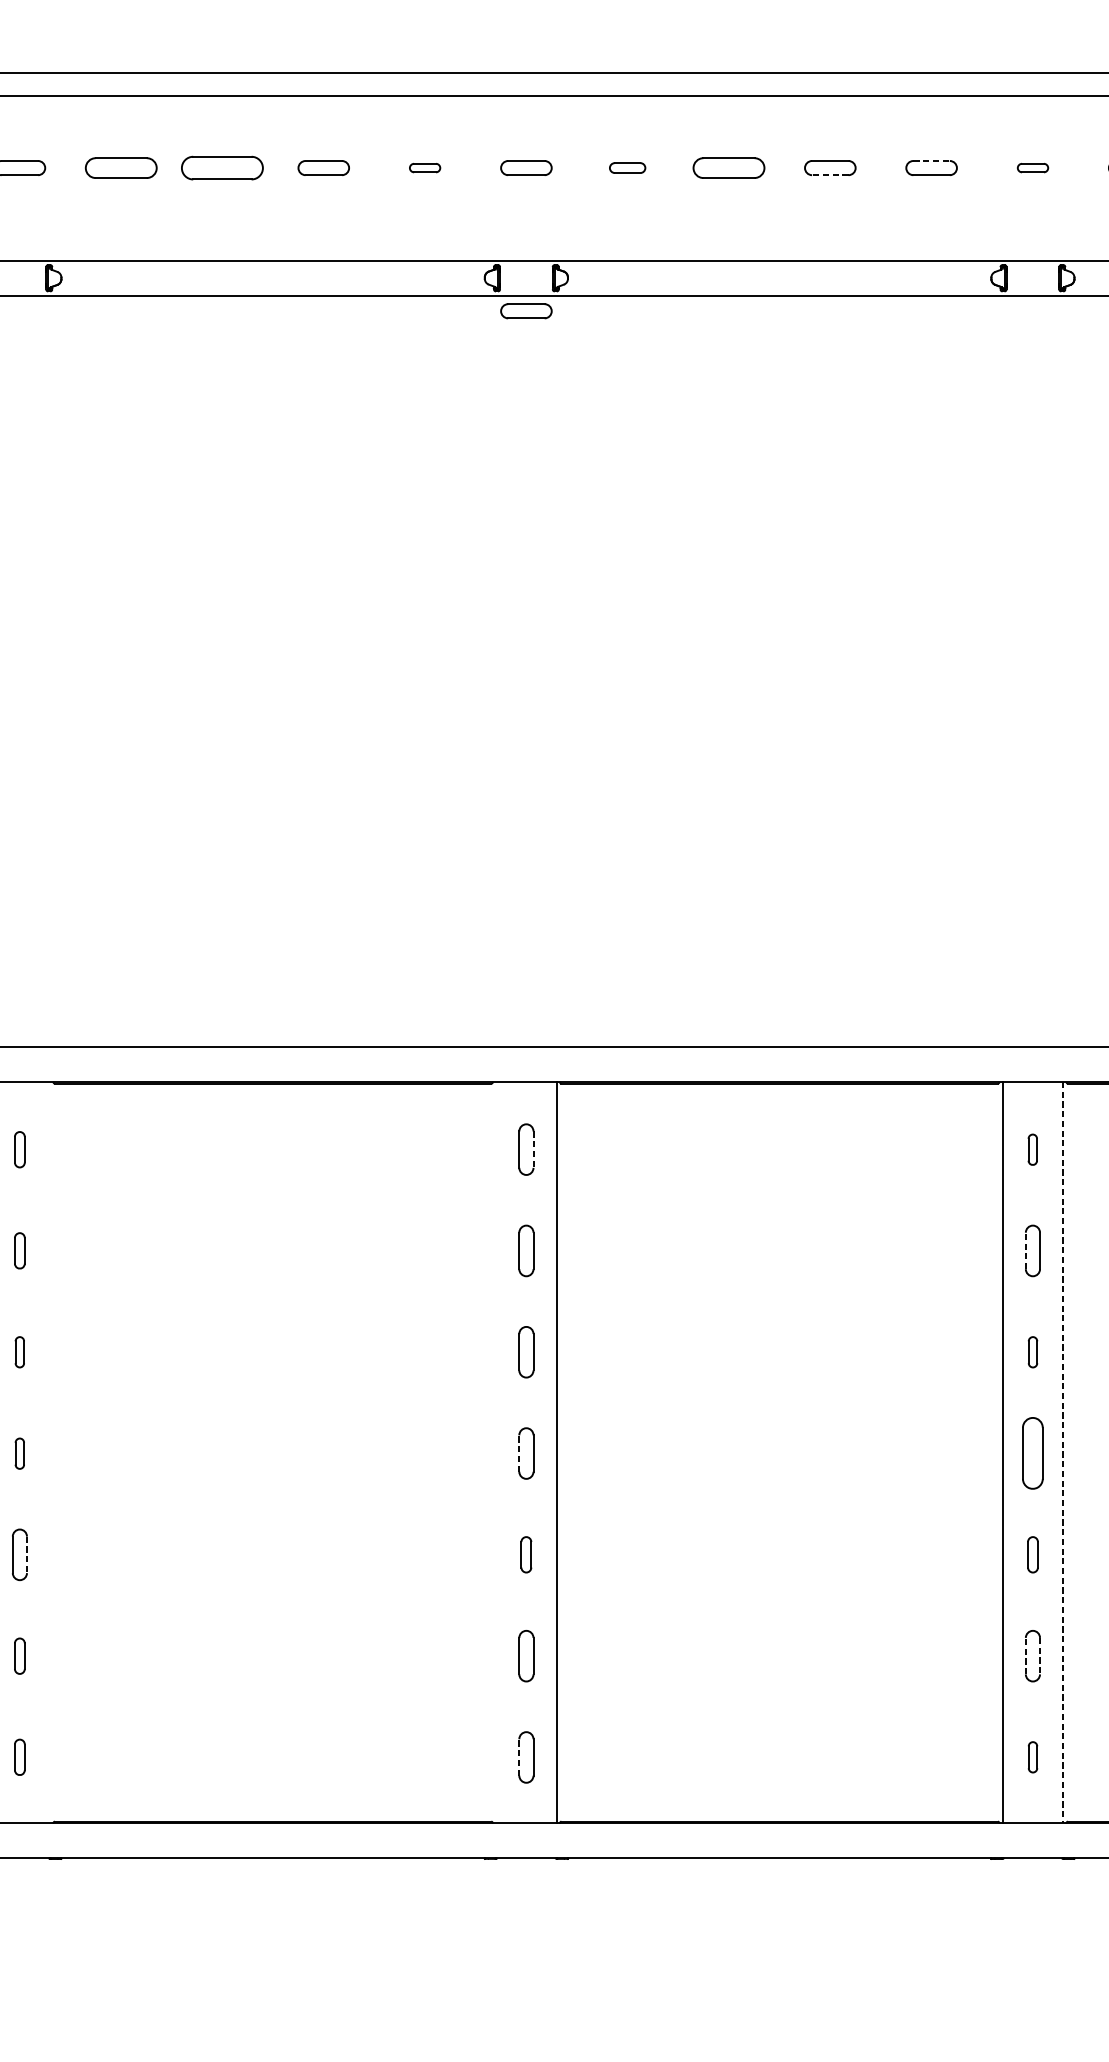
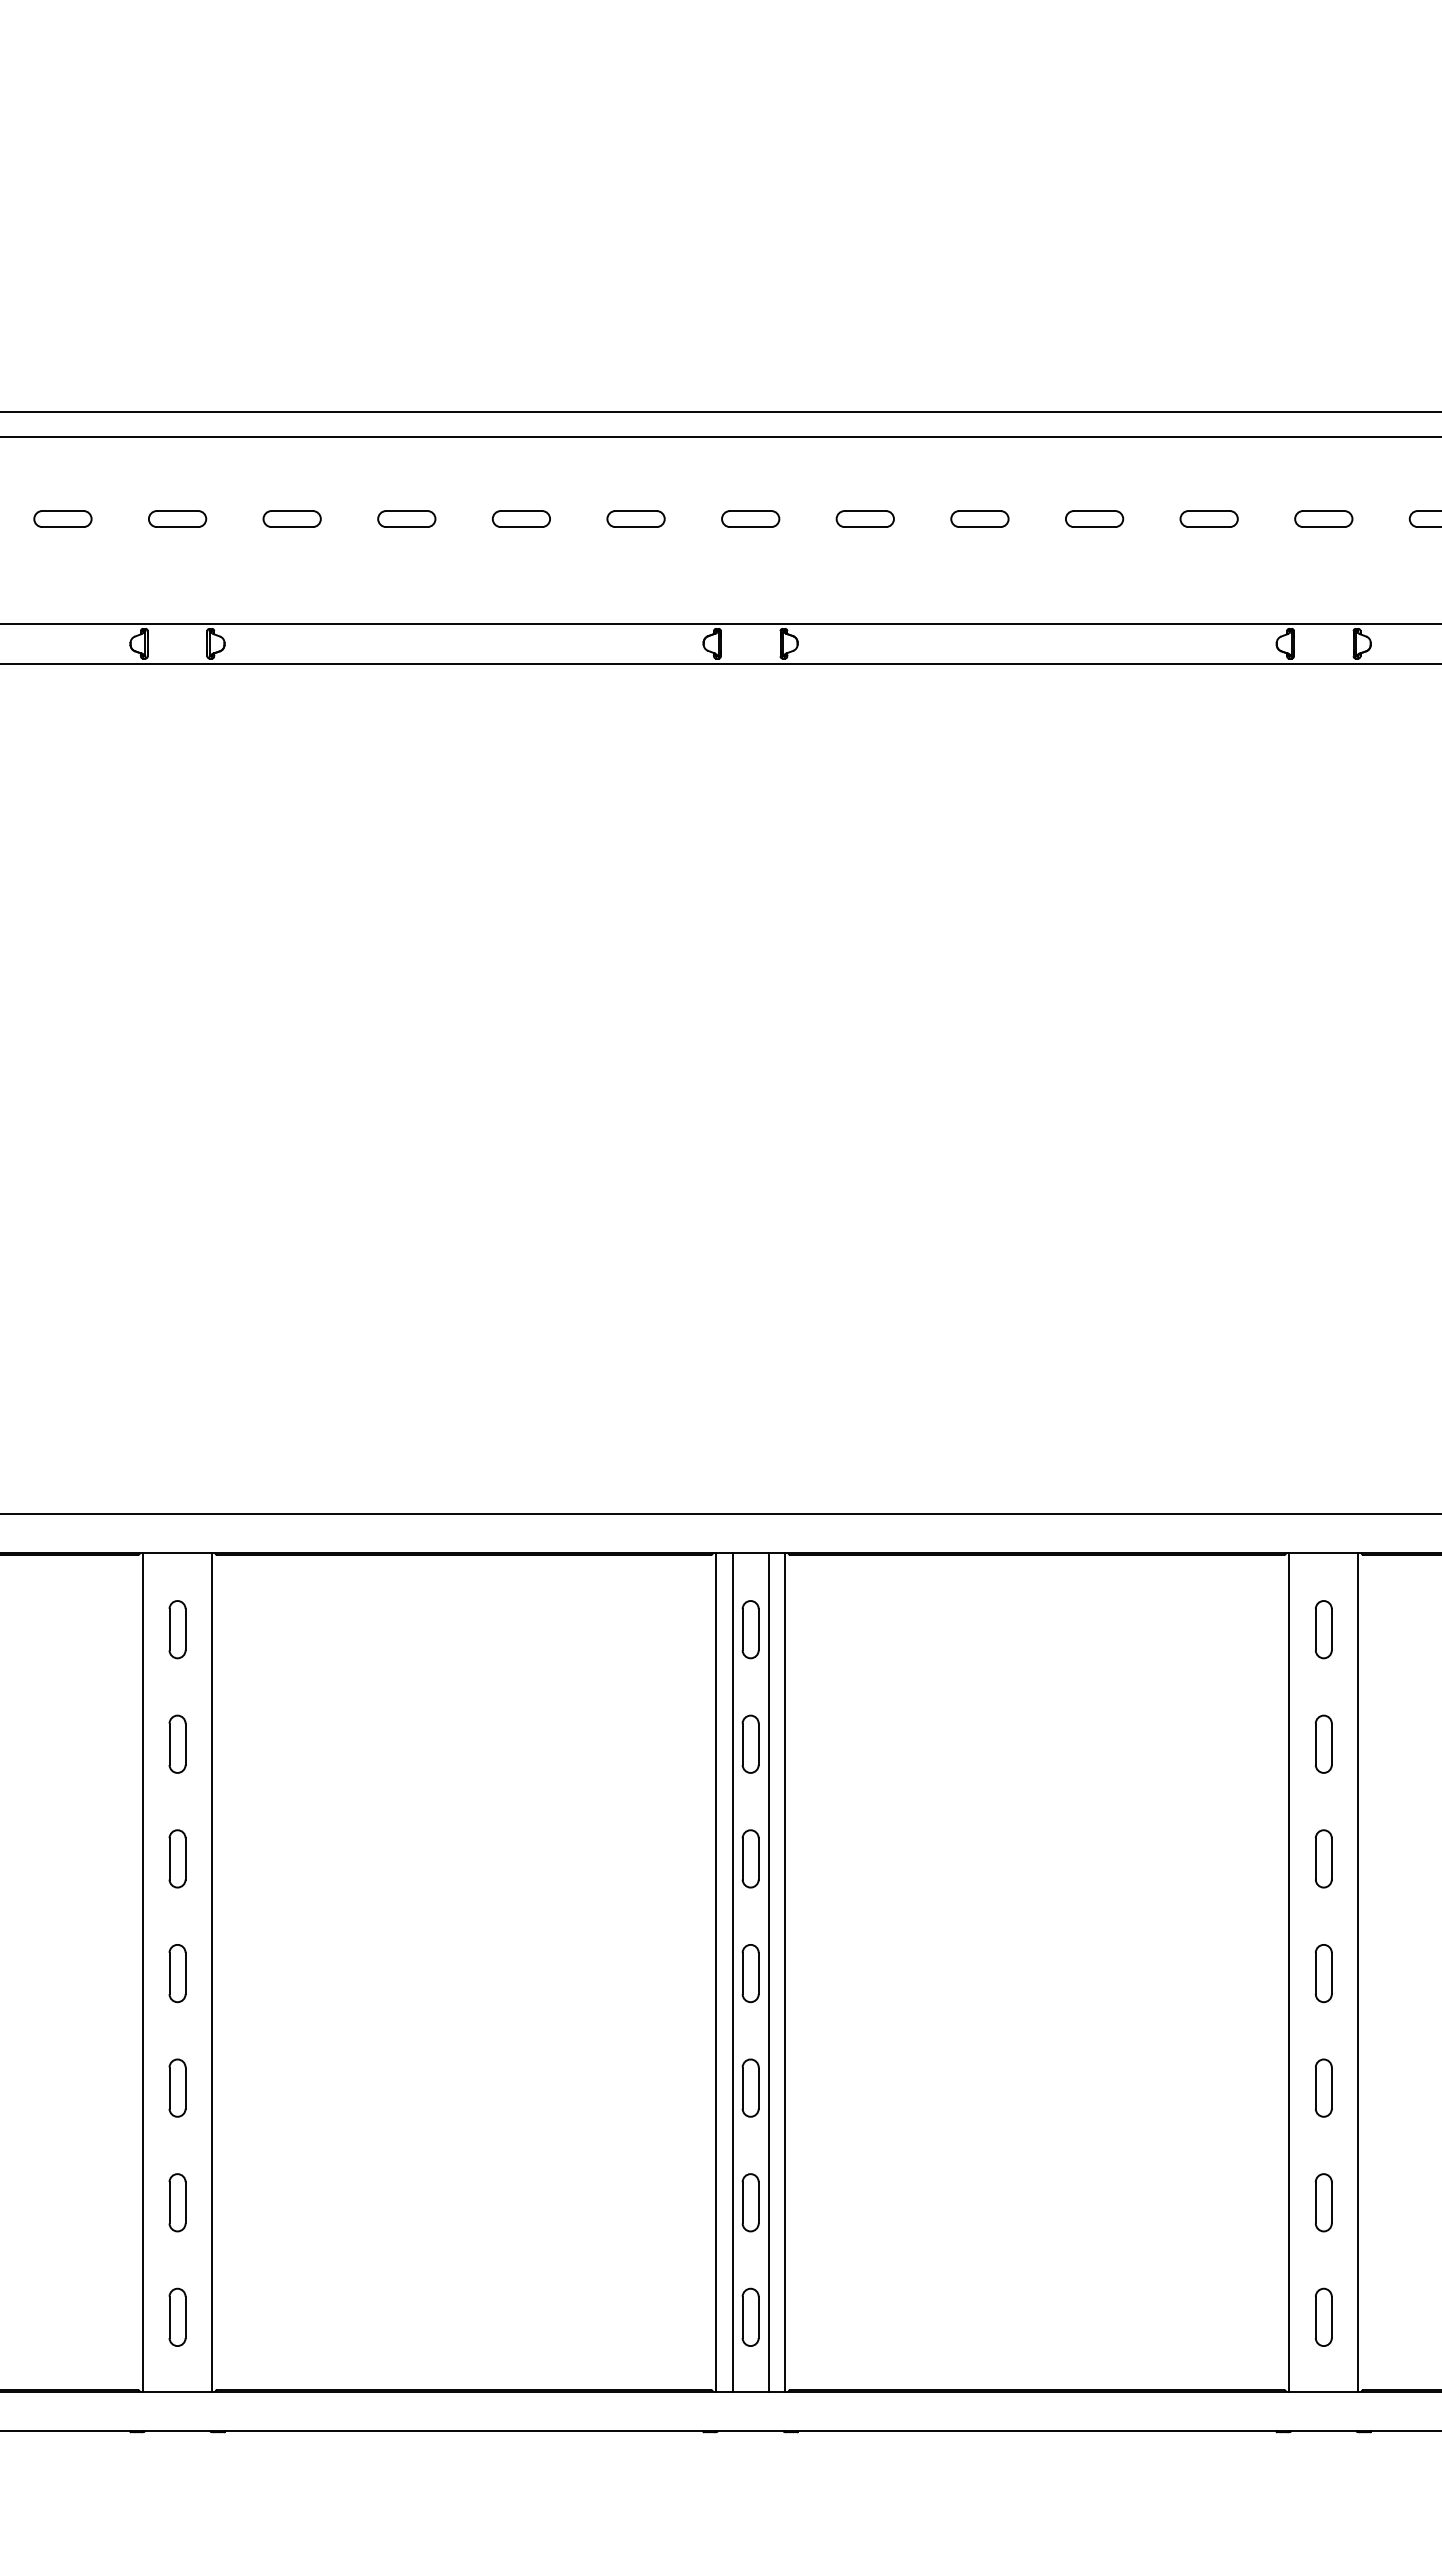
line: (931, 161) -> (1209, 511), dashed -> solid
part: (120, 167) -> (291, 518), size x0.71
part: (222, 167) -> (406, 518), size x0.62
part: (424, 167) -> (635, 518), size x1.67
part: (626, 167) -> (864, 518), size x1.43
part: (728, 167) -> (979, 518), size x0.71
part: (1032, 167) -> (1323, 518), size x1.67
line: (830, 175) -> (1094, 527), dashed -> solid
part: (526, 310) -> (750, 680), removed
part: (19, 1149) -> (177, 1629), size x1.43
line: (533, 1149) -> (758, 1629), dashed -> solid
part: (1032, 1149) -> (1323, 1629), size x1.67
part: (19, 1250) -> (177, 1743), size x1.43
line: (1025, 1251) -> (1315, 1744), dashed -> solid
part: (19, 1351) -> (177, 1858), size x1.67
part: (1032, 1351) -> (1323, 1858), size x1.67
line: (49, 1452) -> (211, 1972), added
line: (496, 1452) -> (716, 1972), added
line: (510, 1452) -> (732, 1972), added
line: (542, 1452) -> (768, 1972), added
line: (1063, 1452) -> (1358, 1972), dashed -> solid
part: (19, 1453) -> (177, 1973), size x1.67
line: (519, 1453) -> (742, 1973), dashed -> solid
part: (1032, 1453) -> (1323, 1973), size x0.71
part: (526, 1554) -> (750, 2087), size x1.43
part: (1032, 1554) -> (1323, 2087), size x1.43
line: (26, 1555) -> (185, 2088), dashed -> solid
part: (19, 1655) -> (177, 2202), size x1.43
line: (1025, 1655) -> (1315, 2202), dashed -> solid
line: (1039, 1655) -> (1331, 2202), dashed -> solid
part: (19, 1756) -> (177, 2316), size x1.43
part: (1032, 1756) -> (1323, 2316), size x1.67
line: (519, 1757) -> (742, 2317), dashed -> solid

